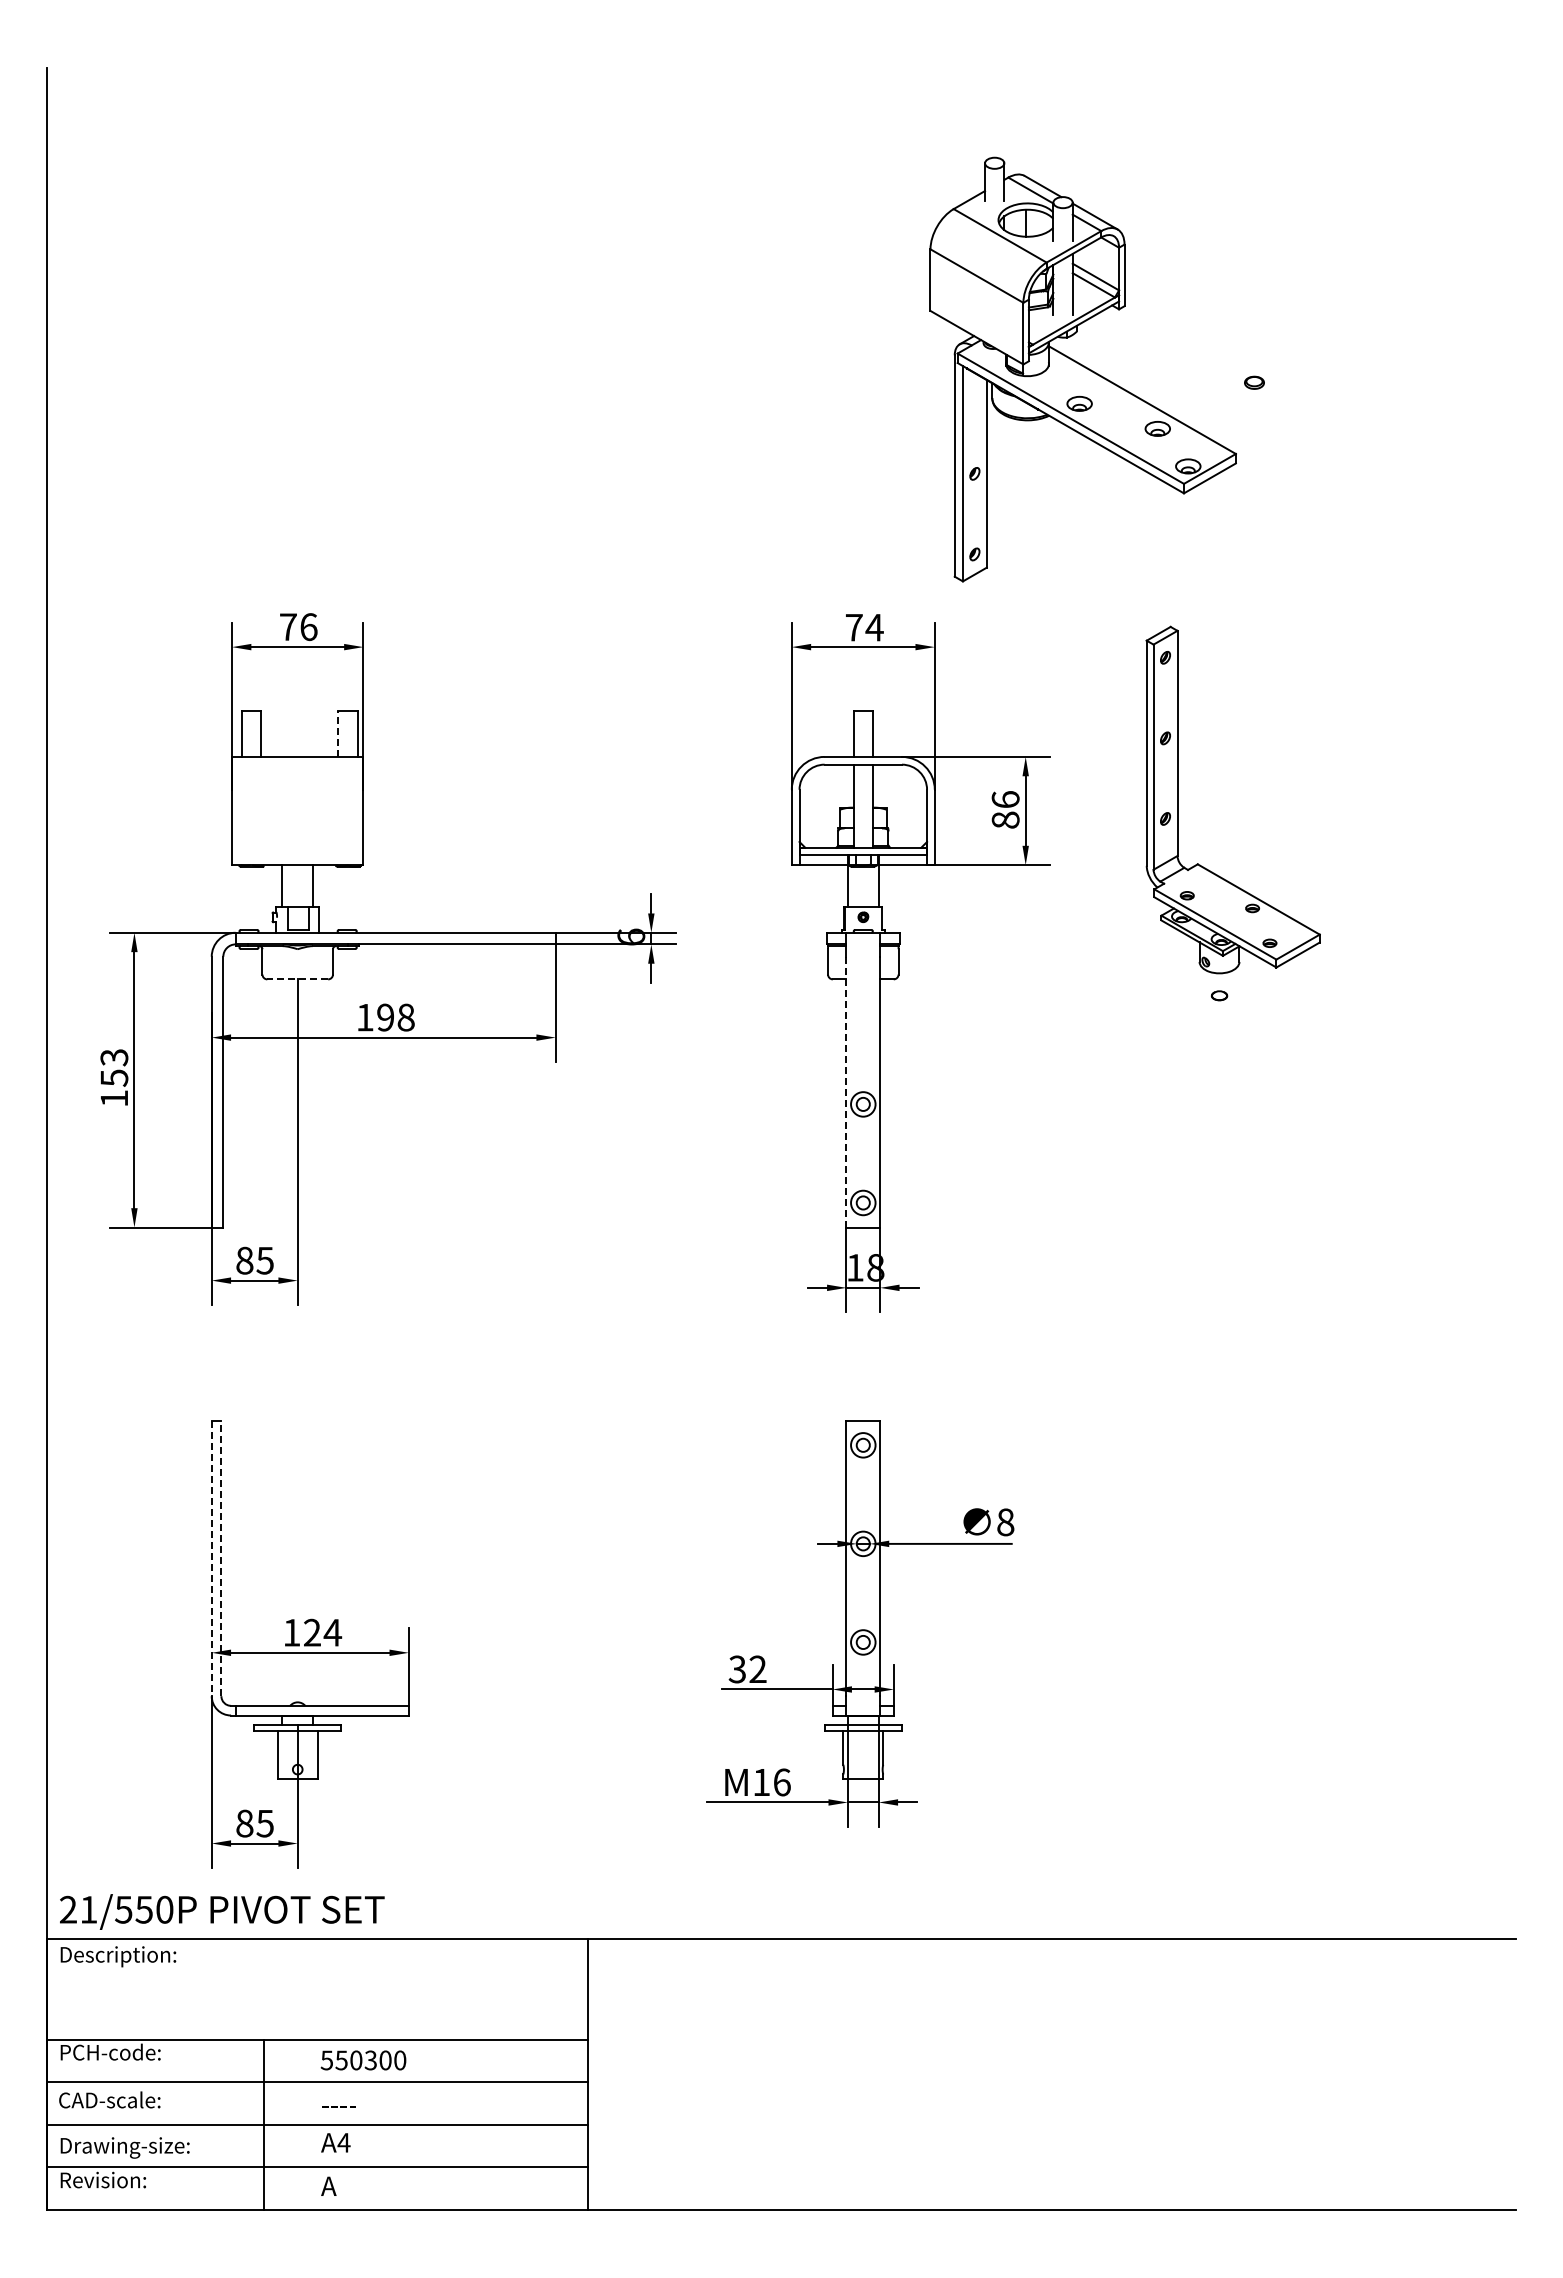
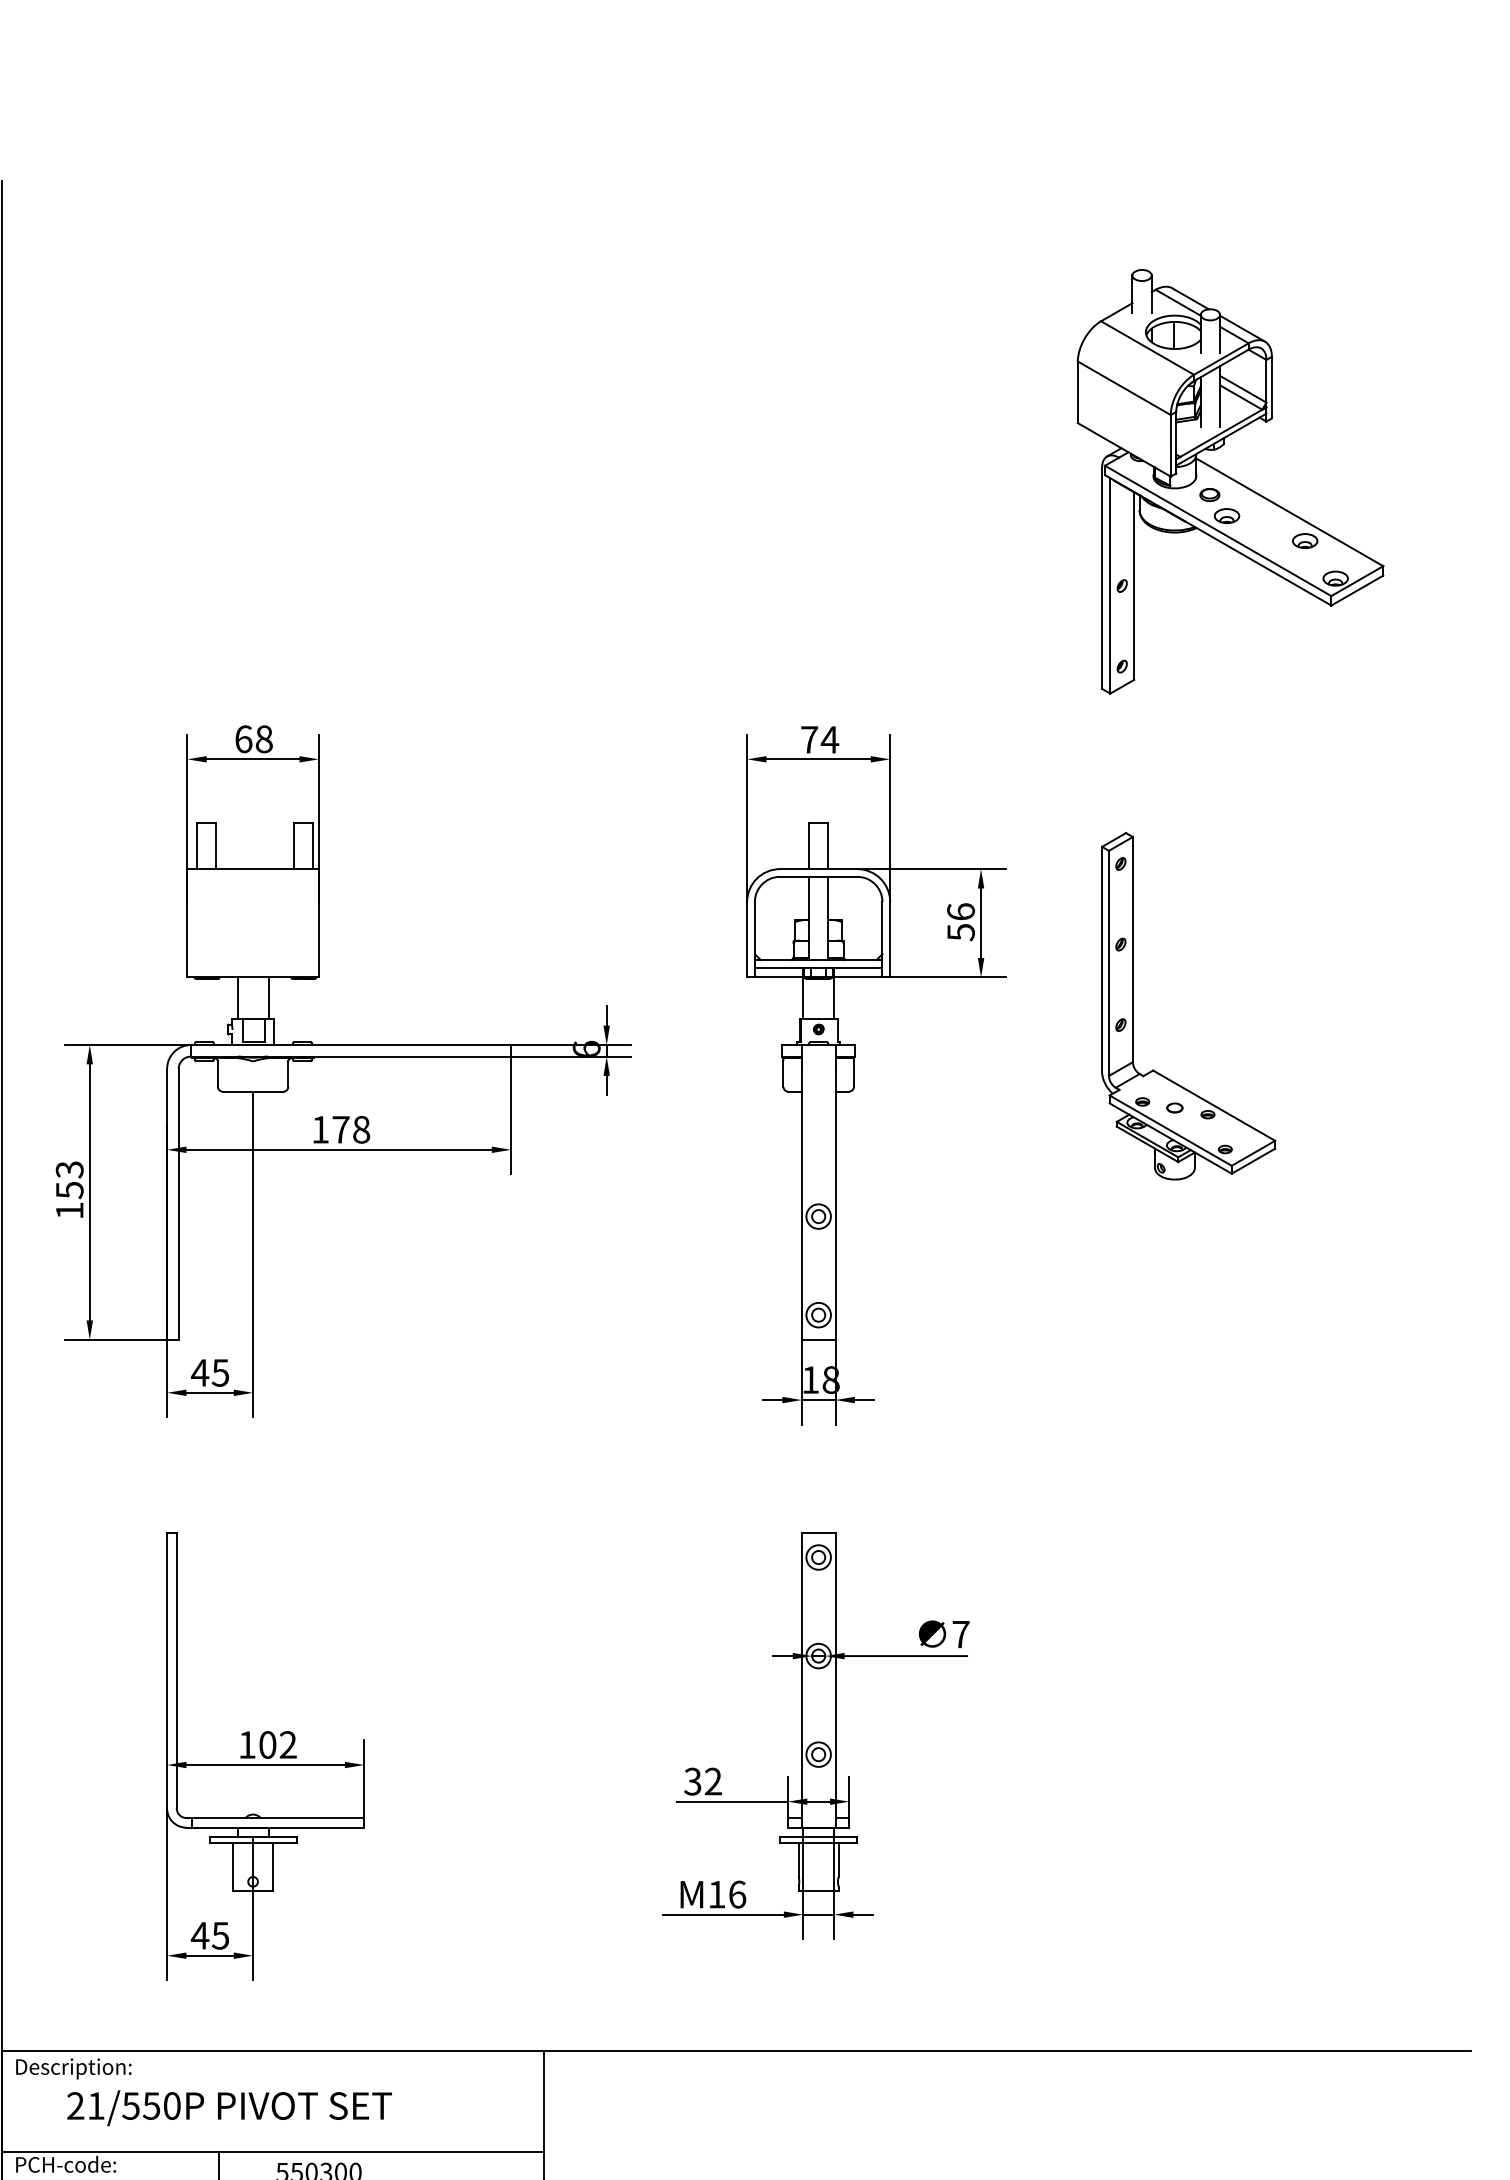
part: (1082, 369) -> (1229, 481), moved
text: (298, 627) -> (253, 739), 76 -> 68
line: (338, 733) -> (293, 845), dashed -> solid
part: (1178, 799) -> (1133, 1005), moved
text: (1005, 820) -> (960, 932), 86 -> 56
line: (297, 979) -> (252, 1091), dashed -> solid
text: (385, 1017) -> (340, 1129), 198 -> 178
line: (846, 1092) -> (801, 1204), dashed -> solid
text: (244, 1260) -> (199, 1372), 85 -> 45
text: (1005, 1522) -> (960, 1634), 8 -> 7
line: (211, 1558) -> (166, 1670), dashed -> solid
line: (221, 1558) -> (176, 1670), dashed -> solid
text: (323, 1632) -> (278, 1744), 124 -> 102
text: (244, 1823) -> (199, 1935), 85 -> 45
text: (222, 1911) -> (229, 2107), moved

